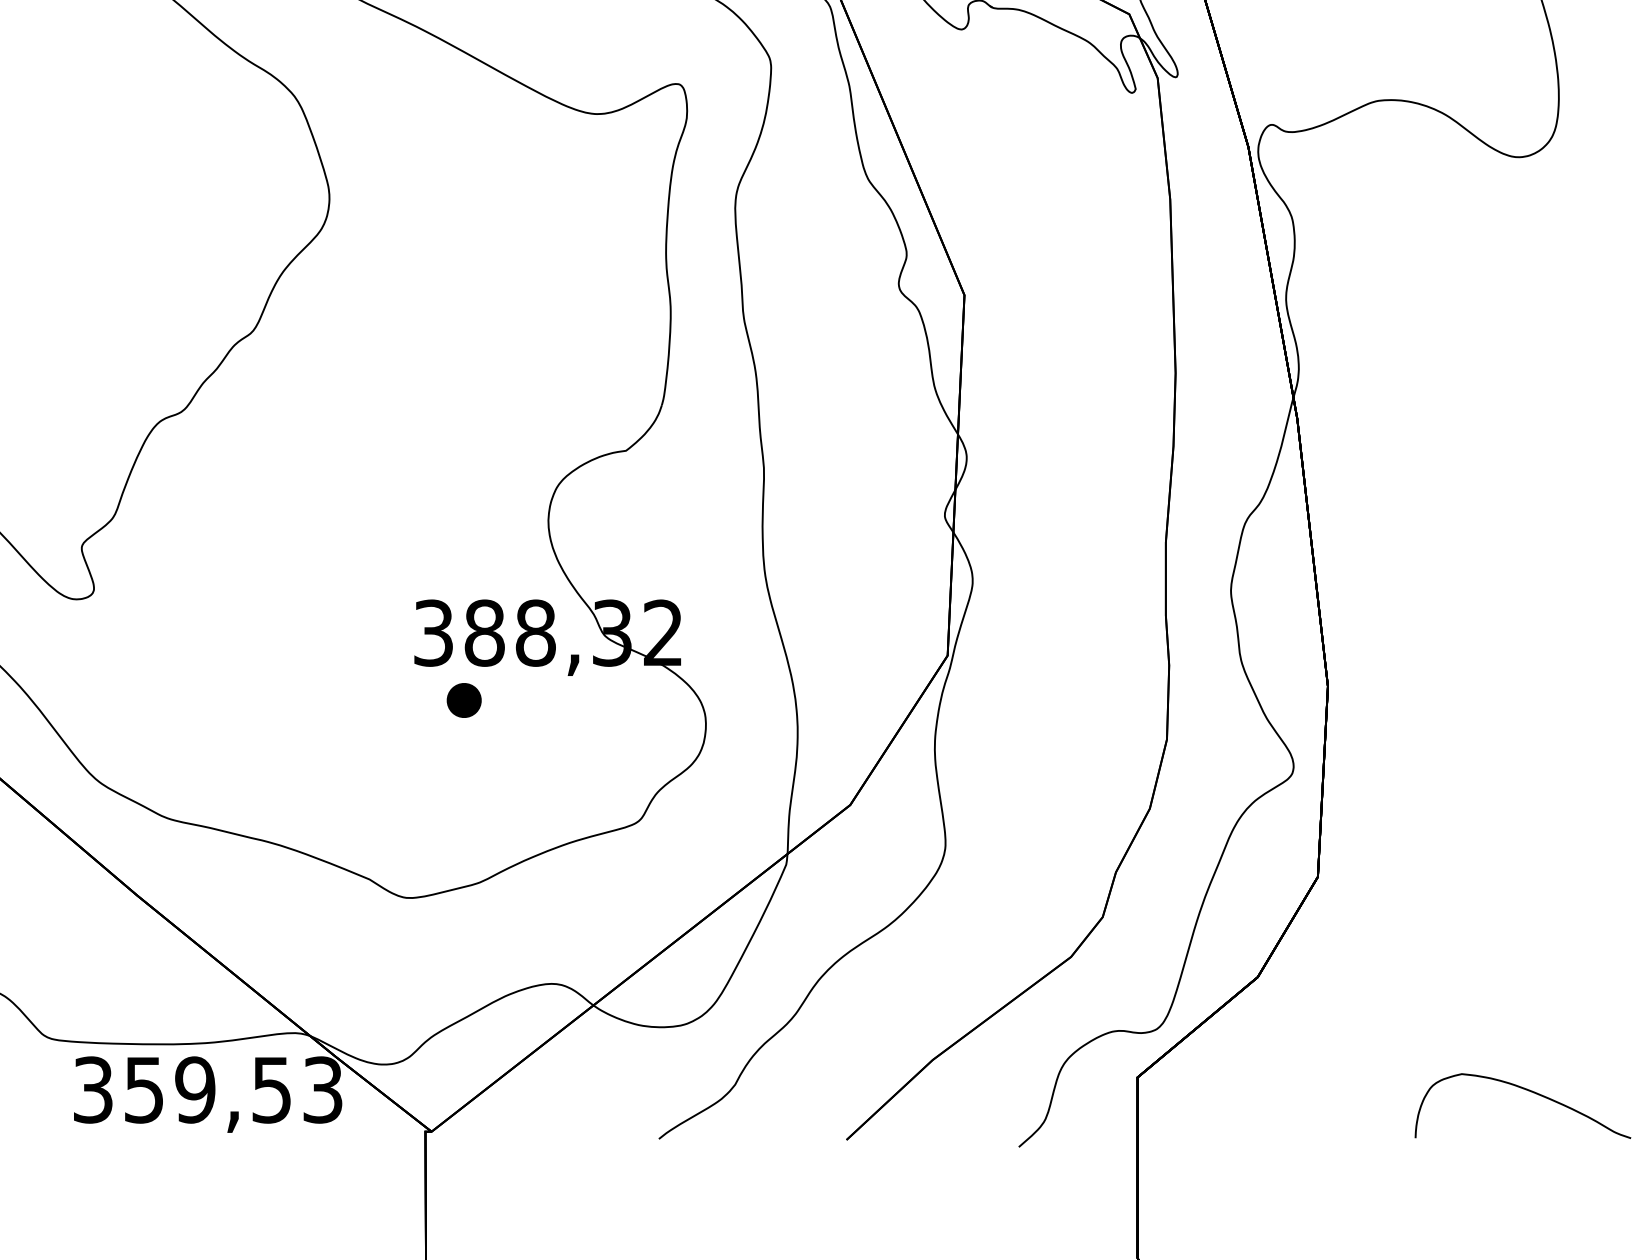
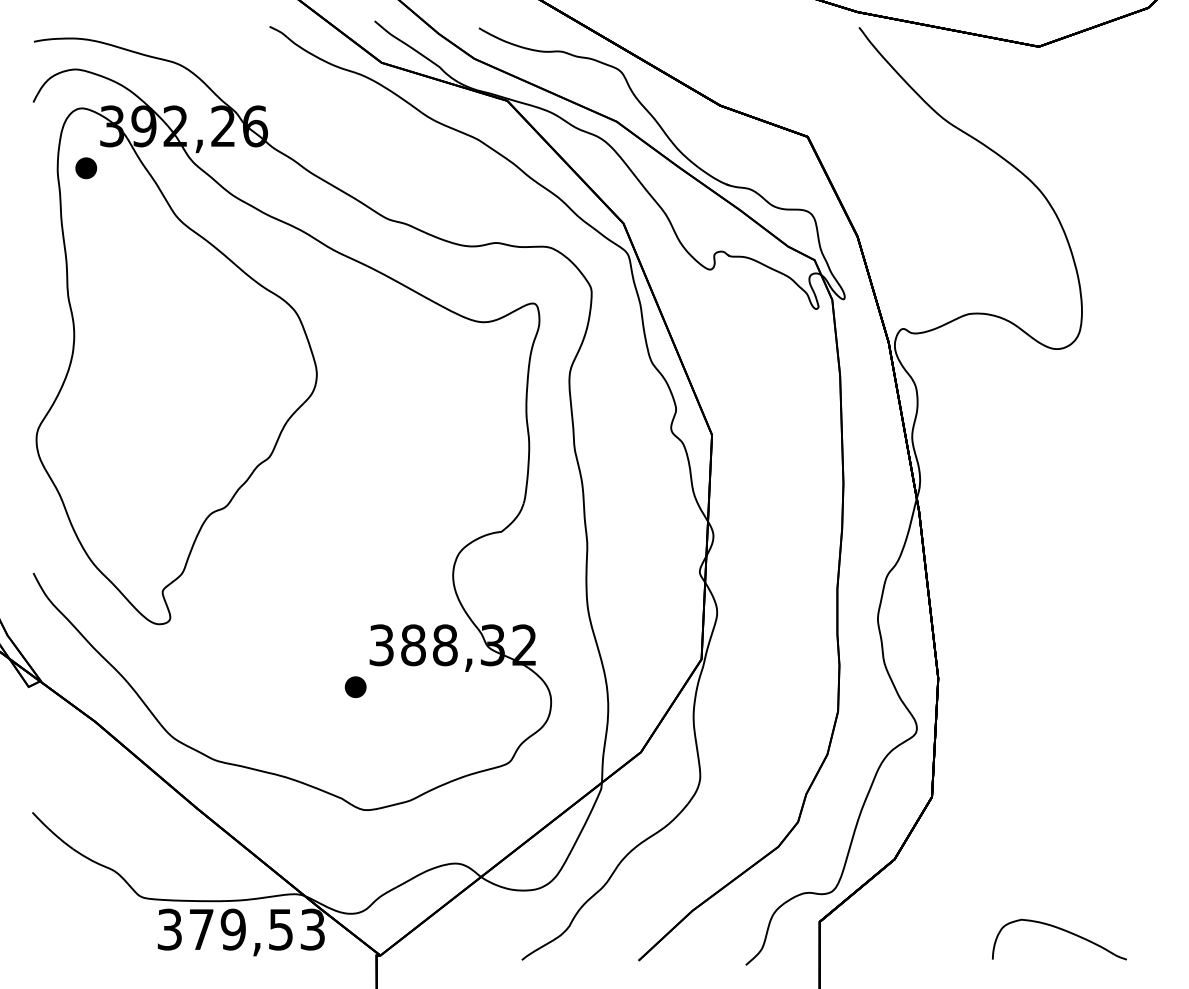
part: (463, 699) -> (355, 686), moved
text: (144, 1089) -> (201, 929), 359,53 -> 379,53

